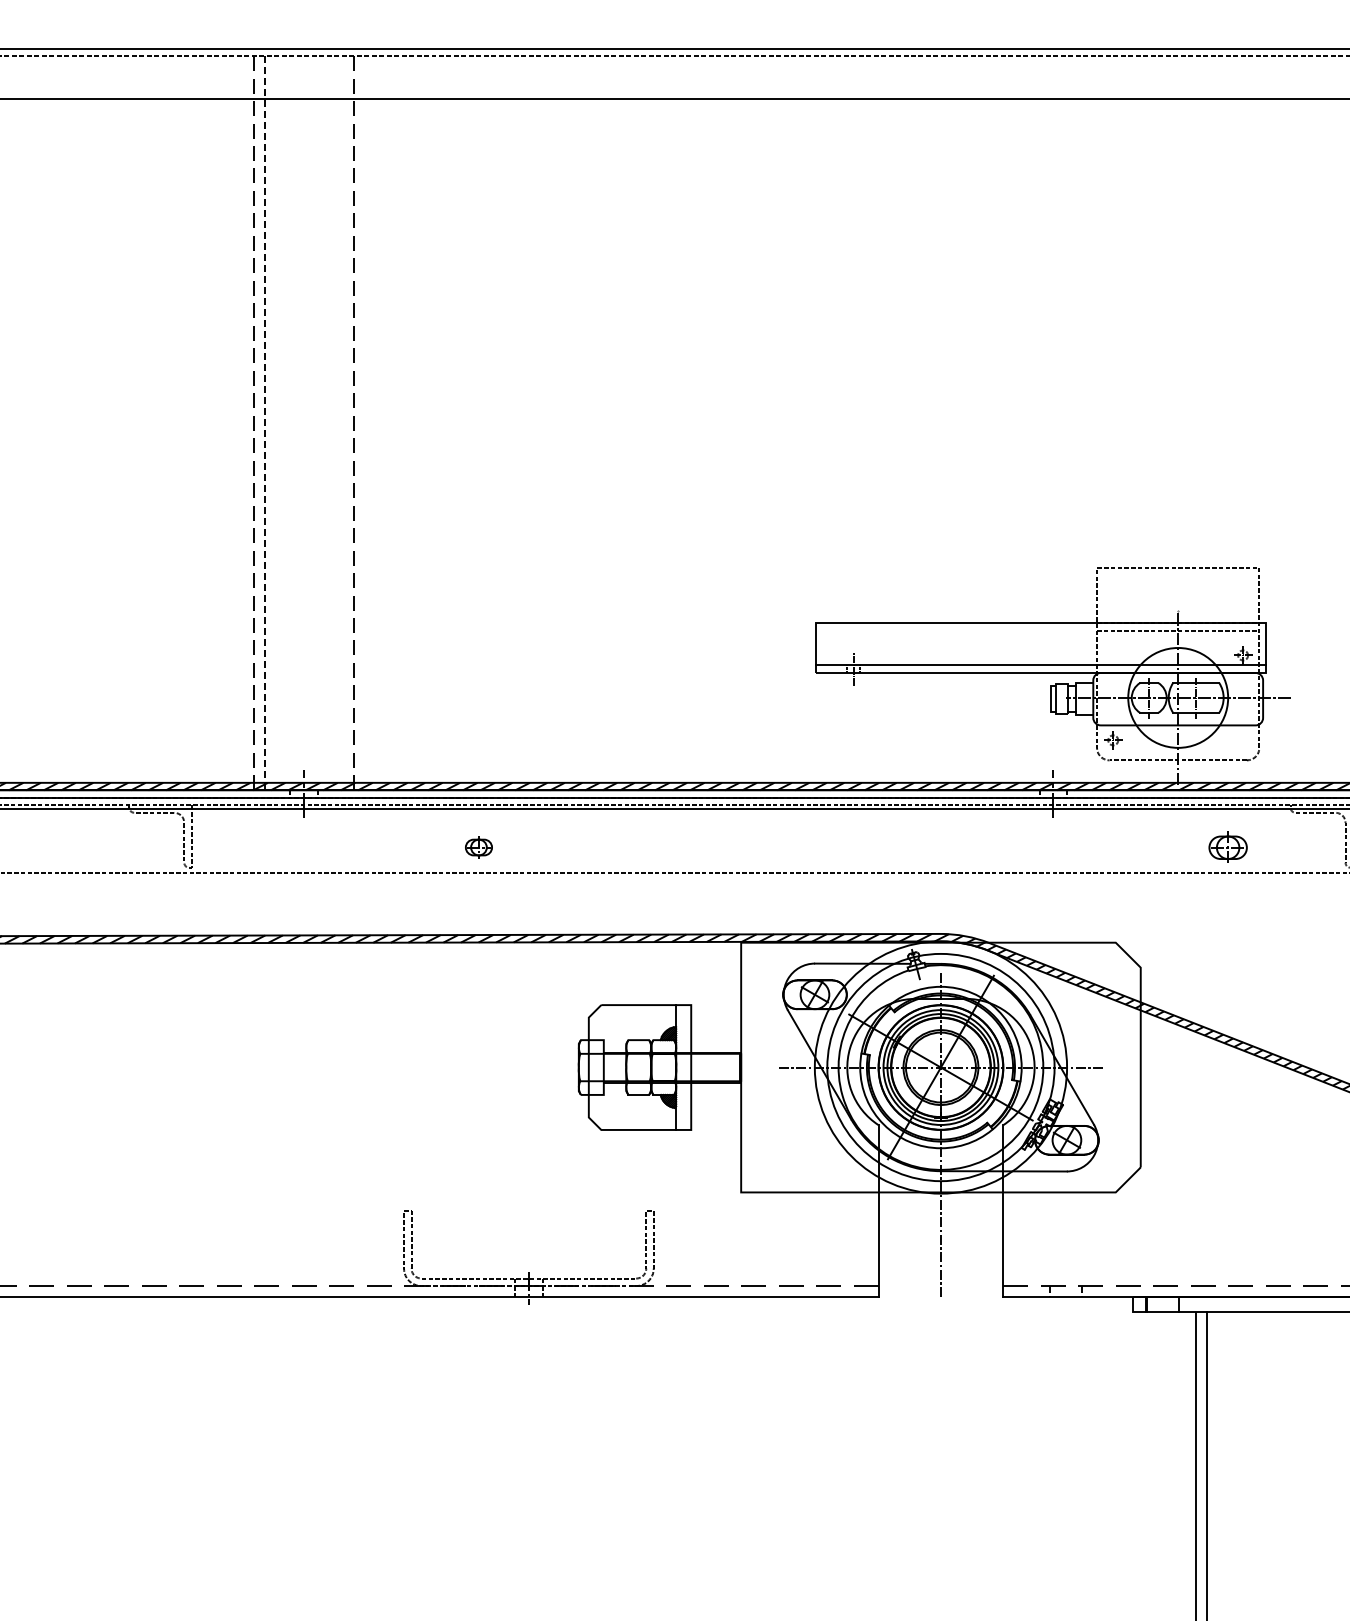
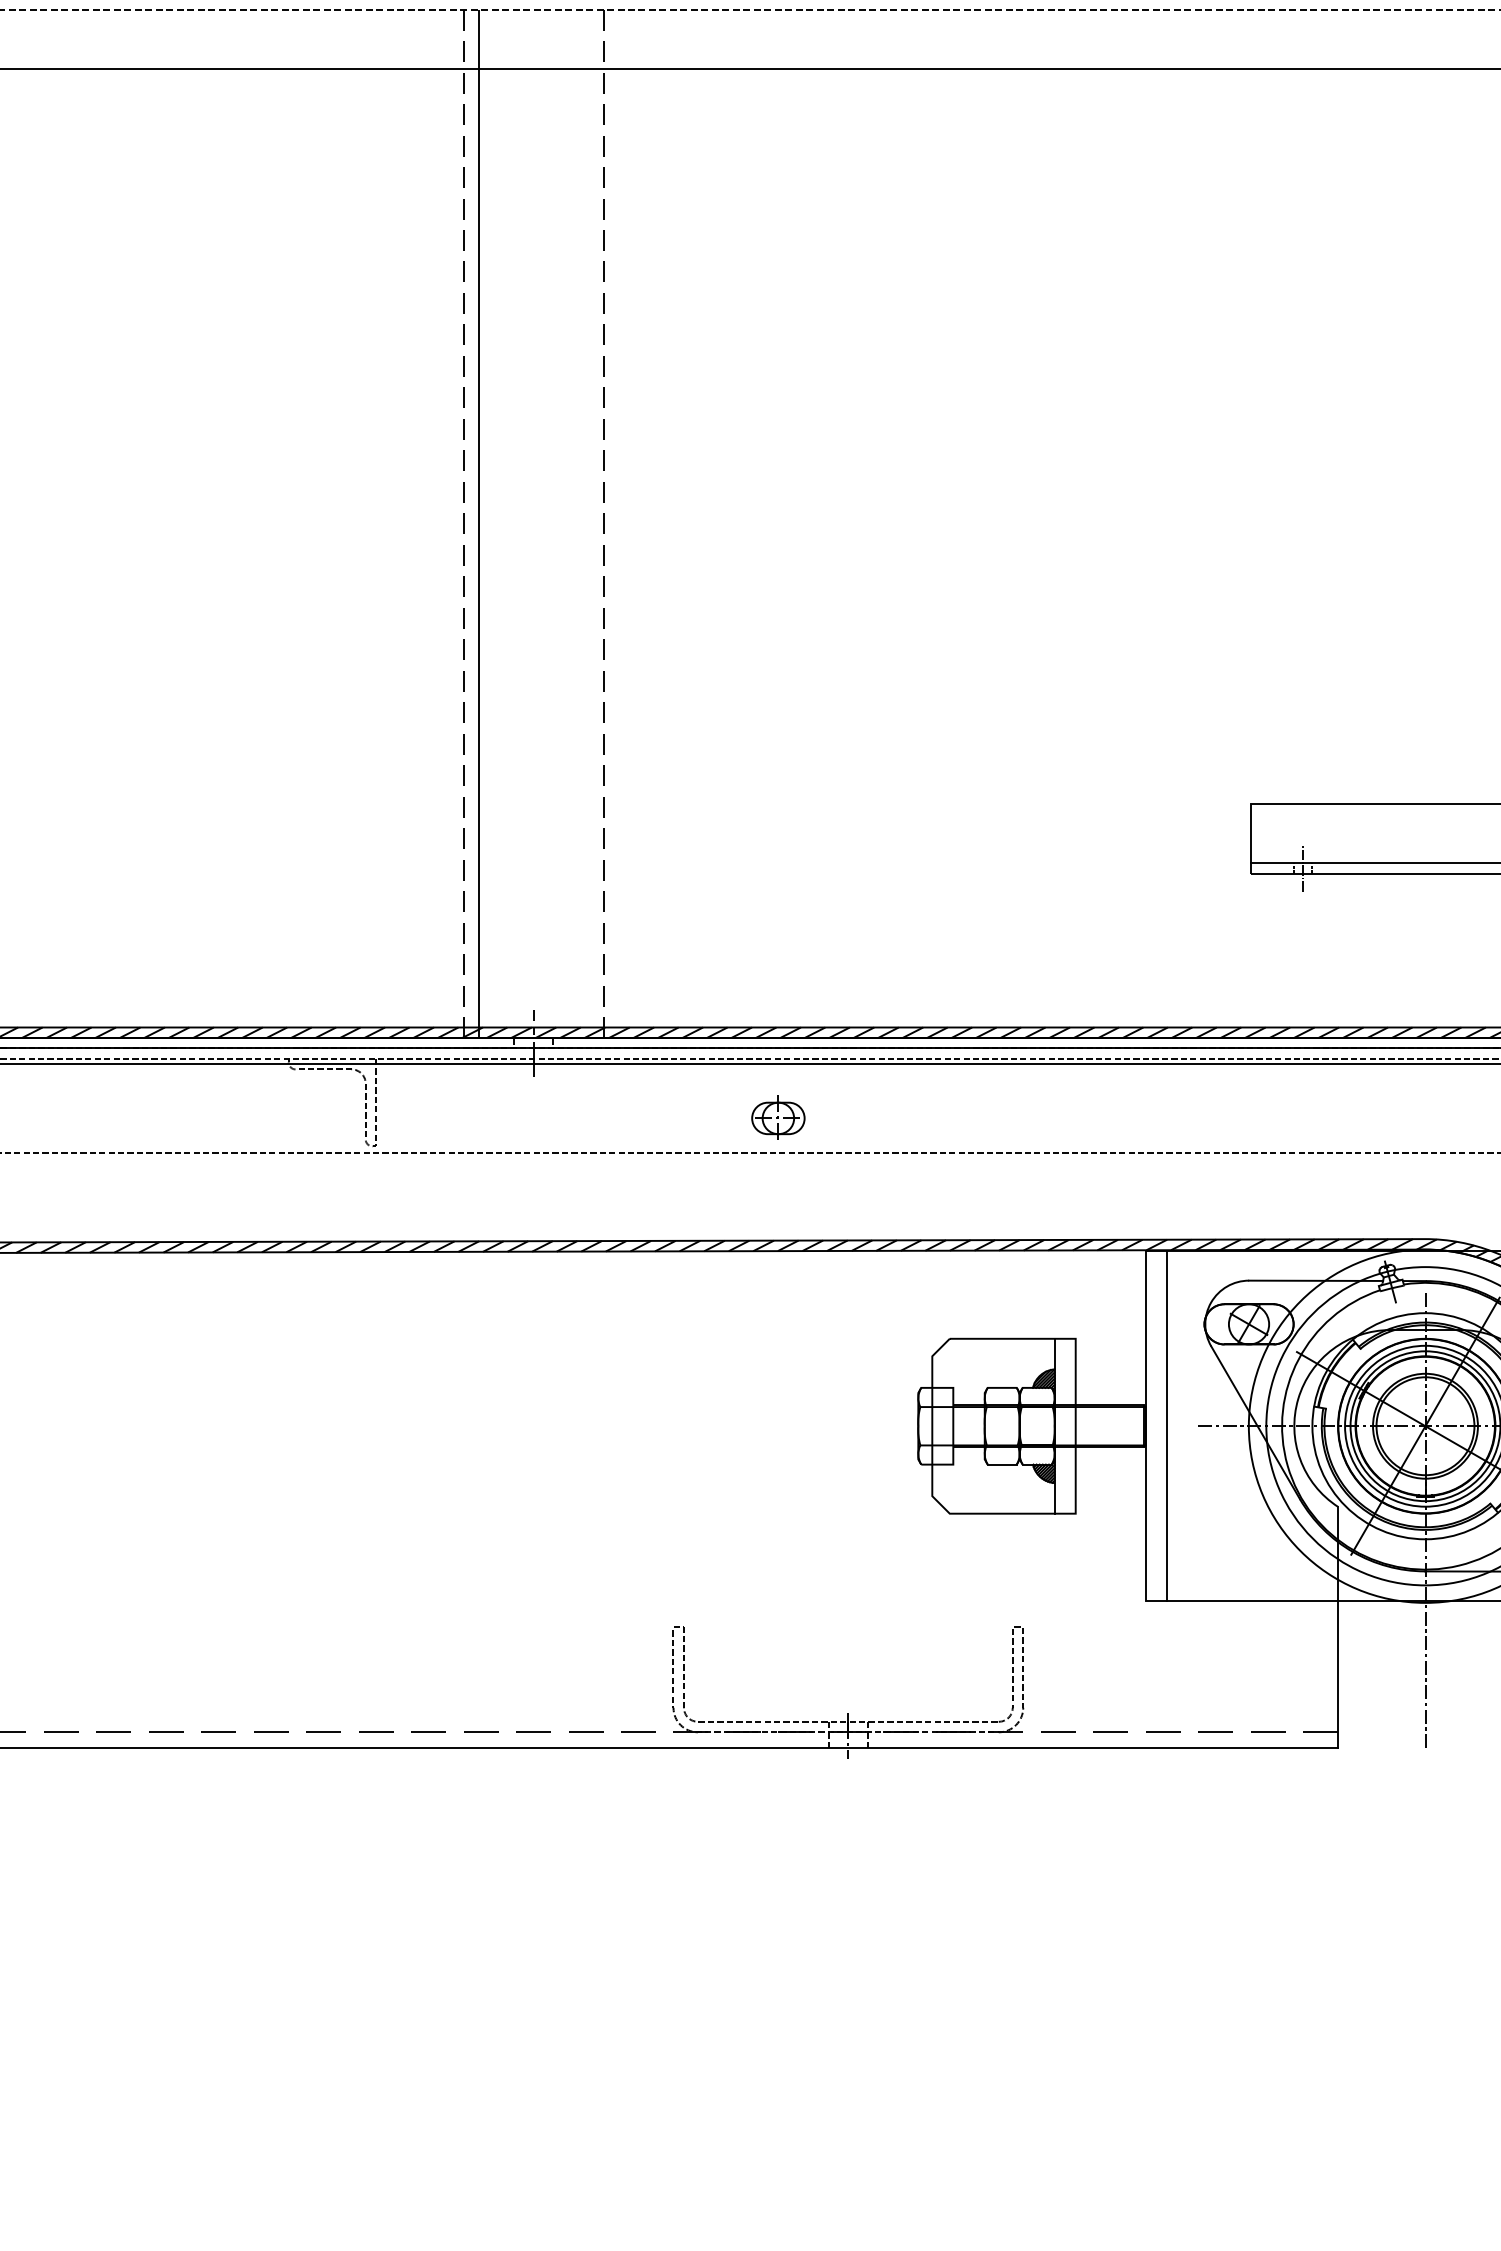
line: (265, 423) -> (479, 524), dashed -> solid
part: (478, 846) -> (777, 1116), size x1.43
line: (756, 1067) -> (1167, 1426), added

